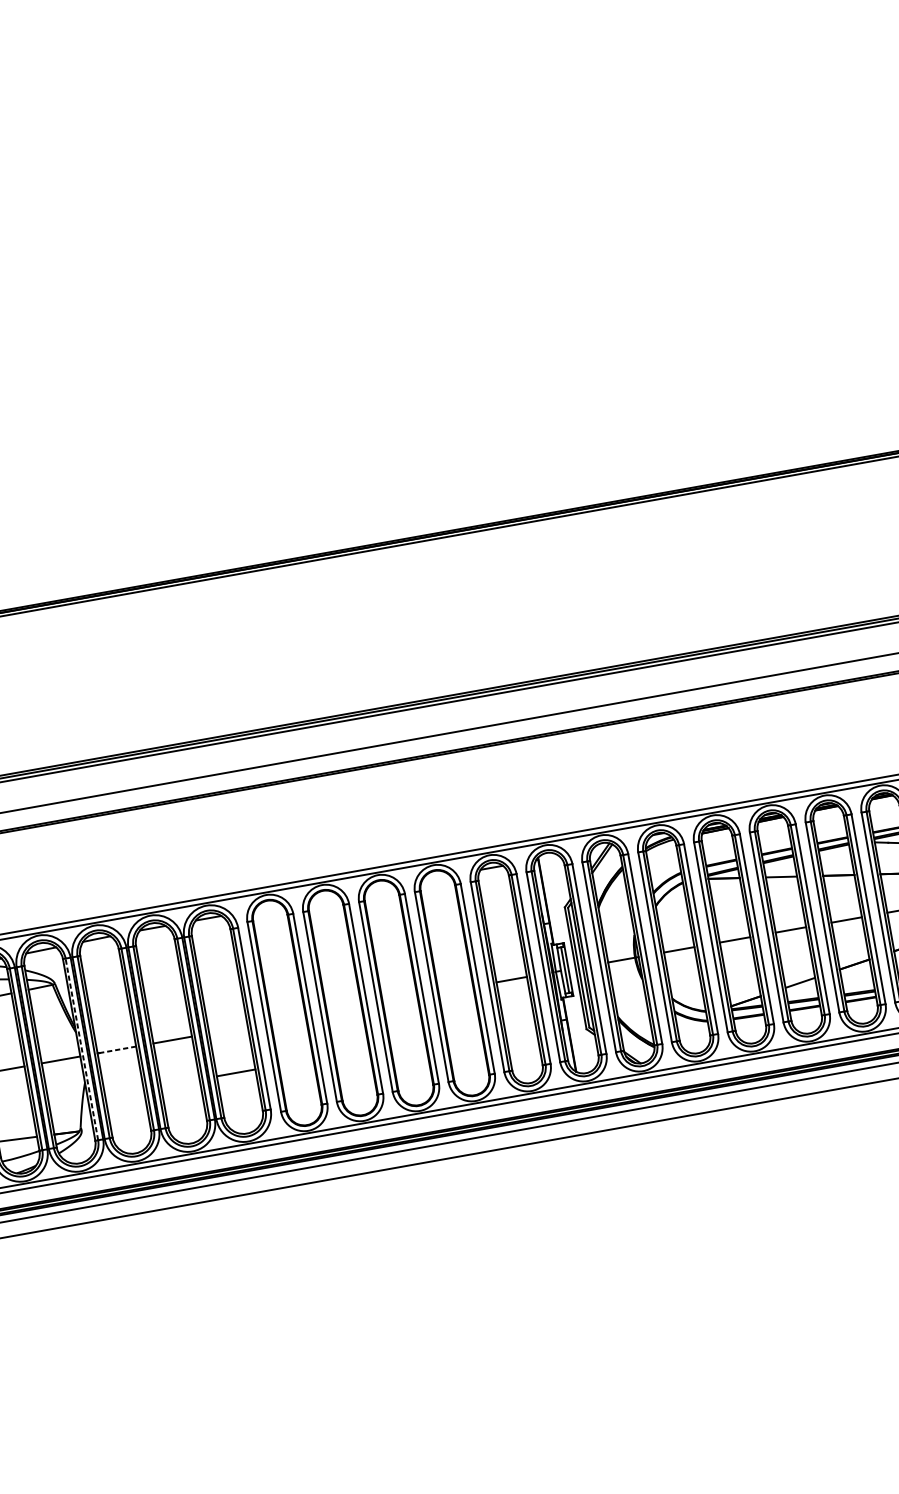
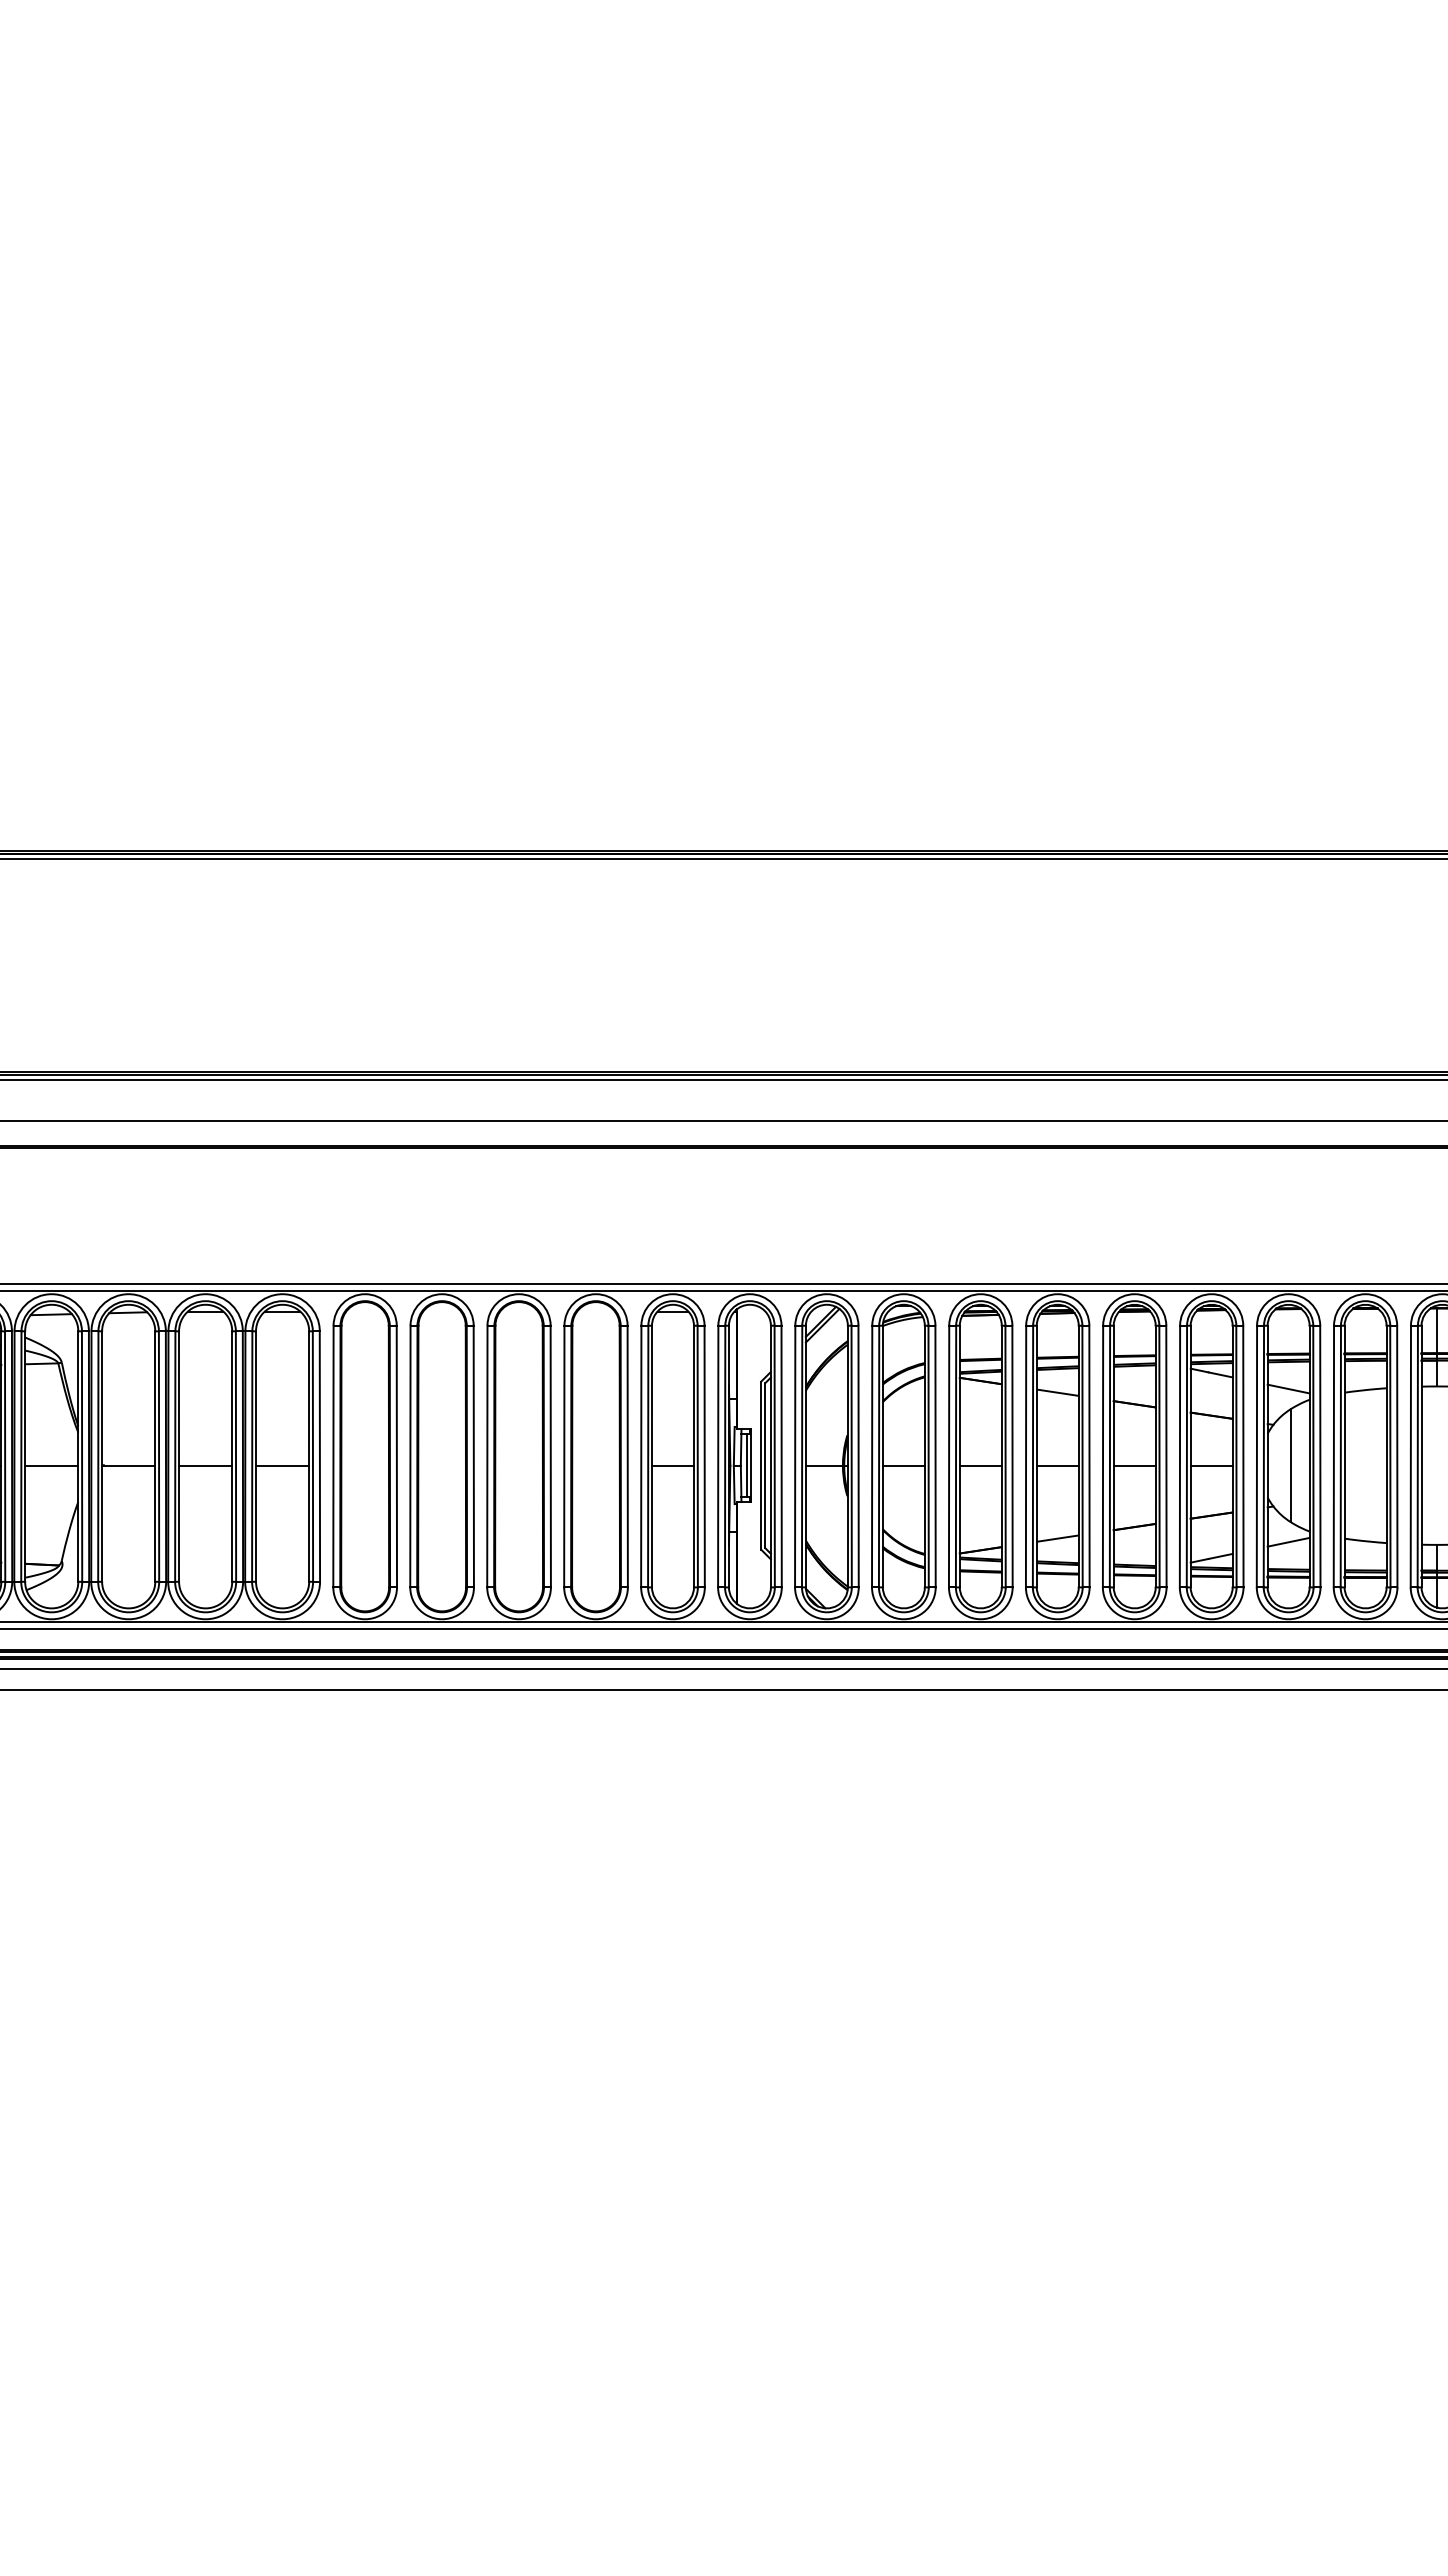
line: (82, 1049) -> (82, 1456), dashed -> solid
line: (117, 1049) -> (129, 1465), dashed -> solid
line: (236, 1072) -> (282, 1465), moved

